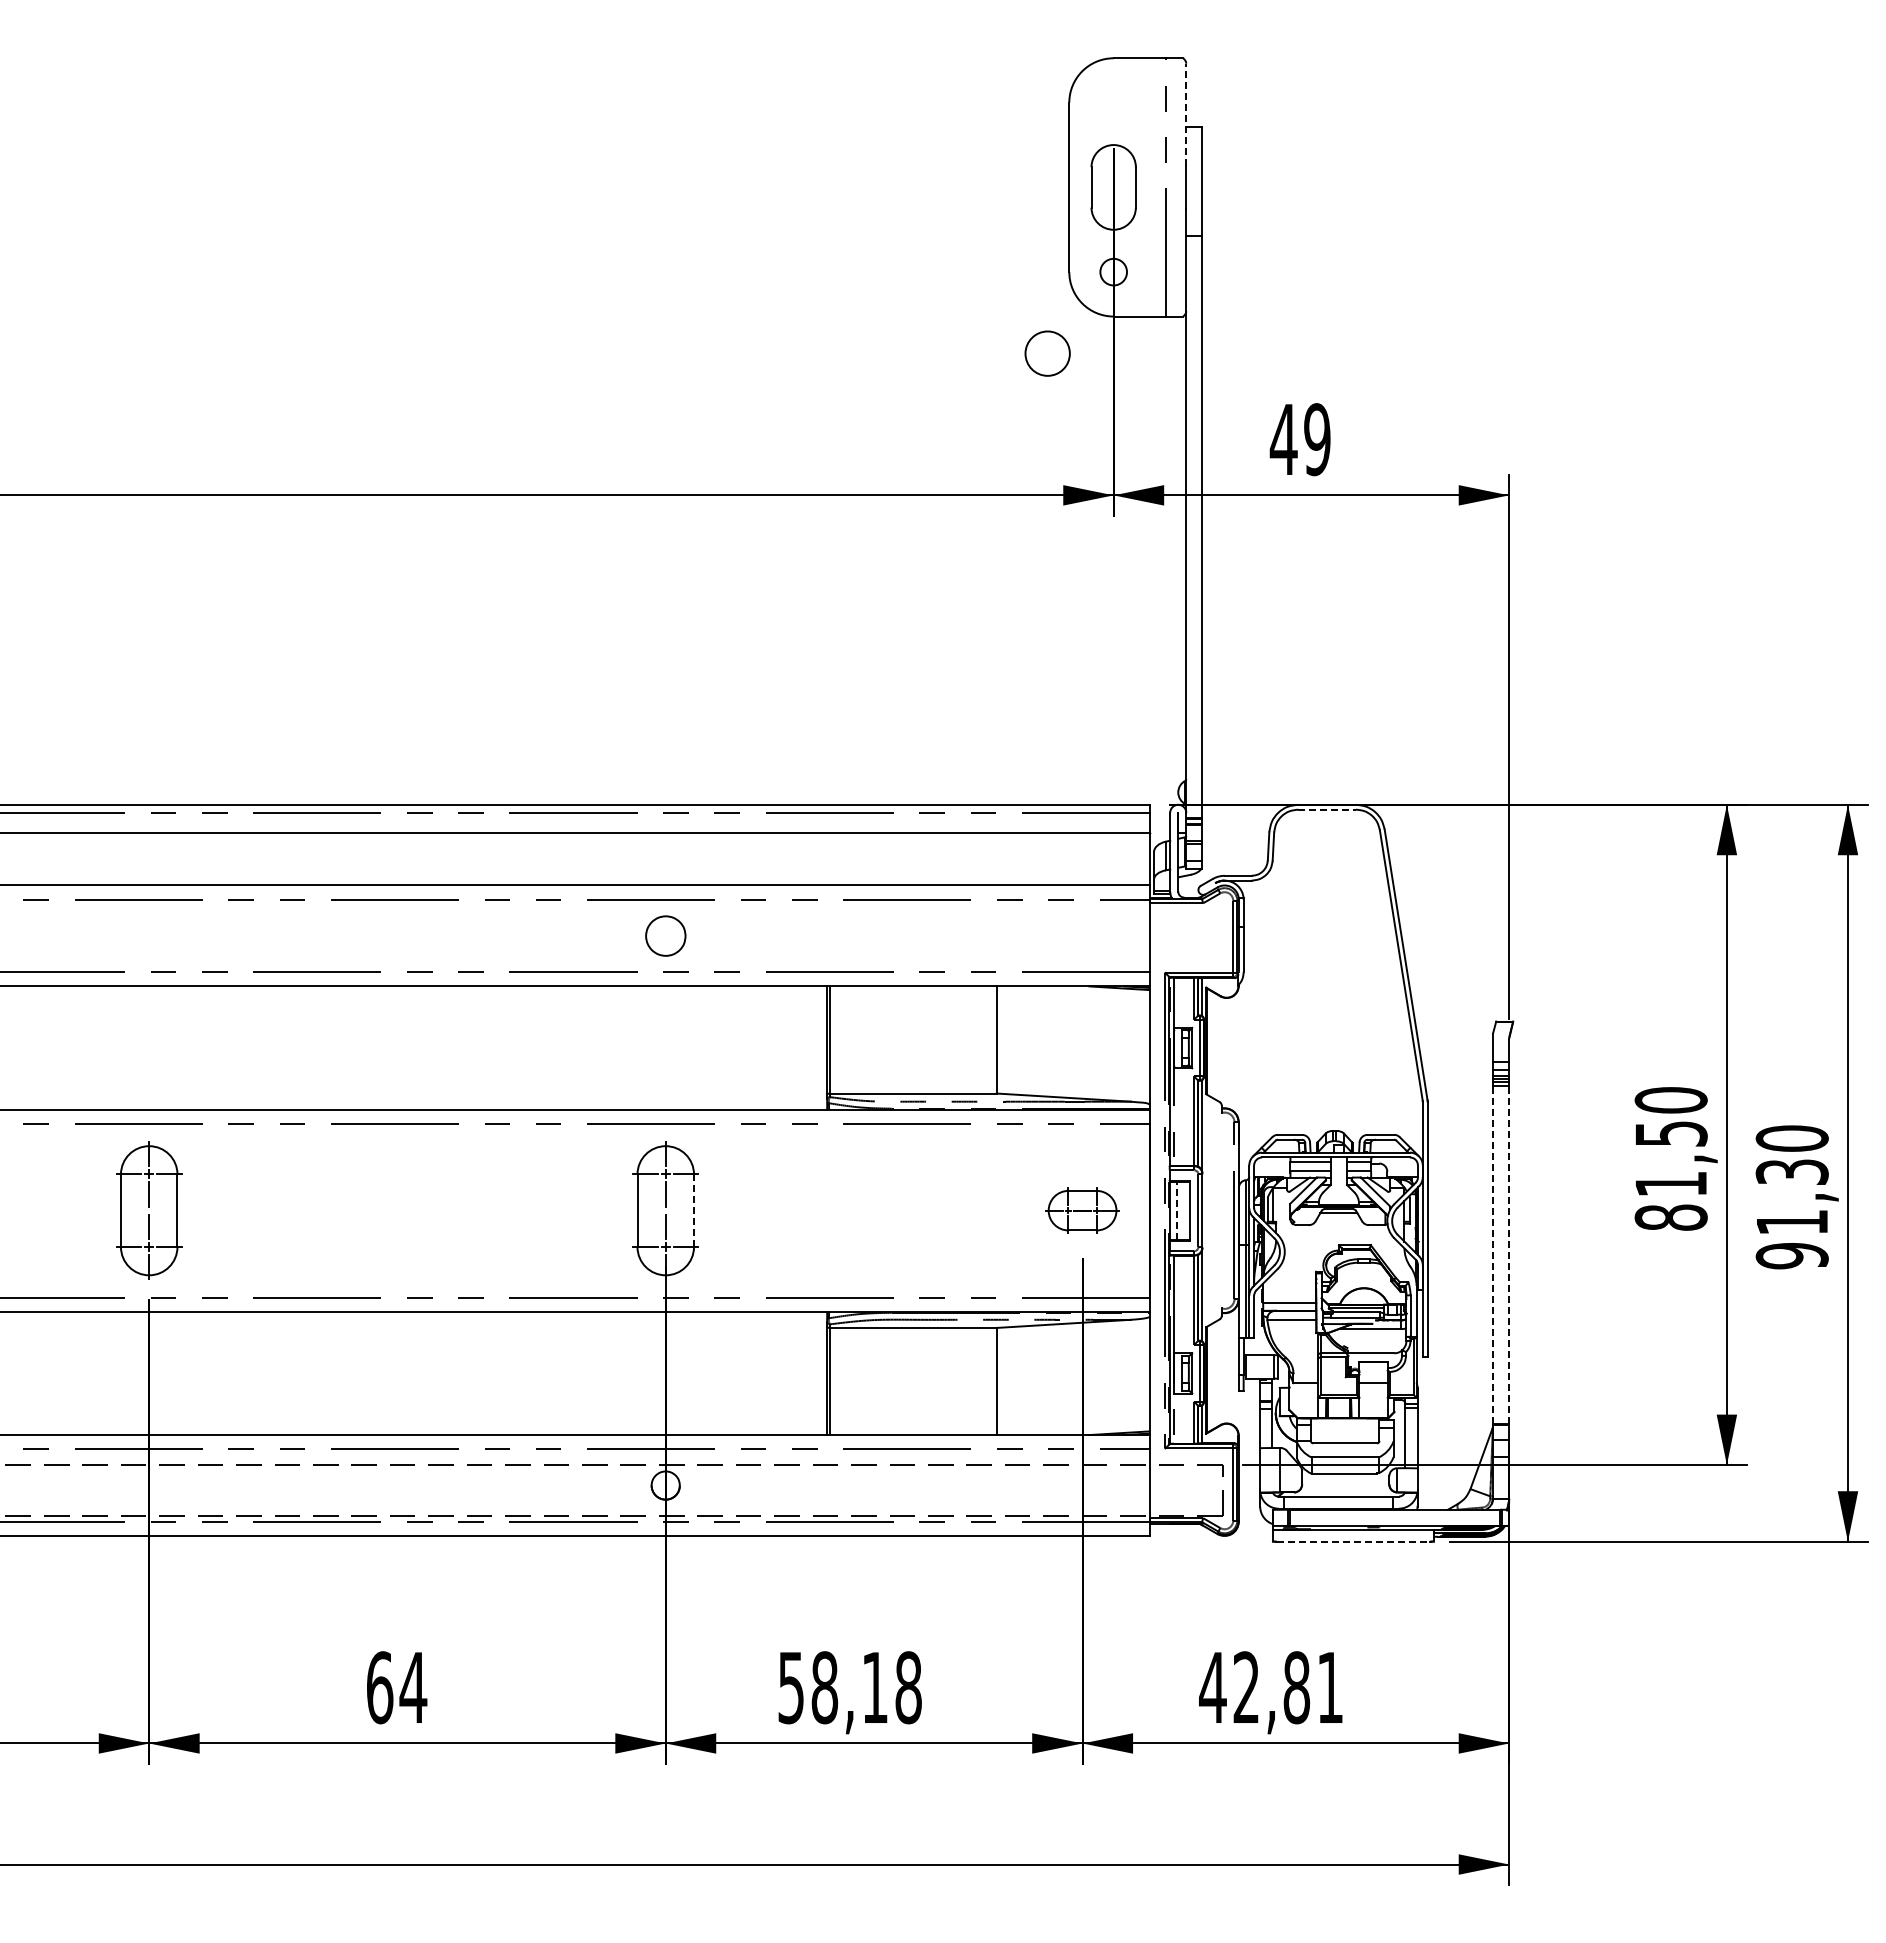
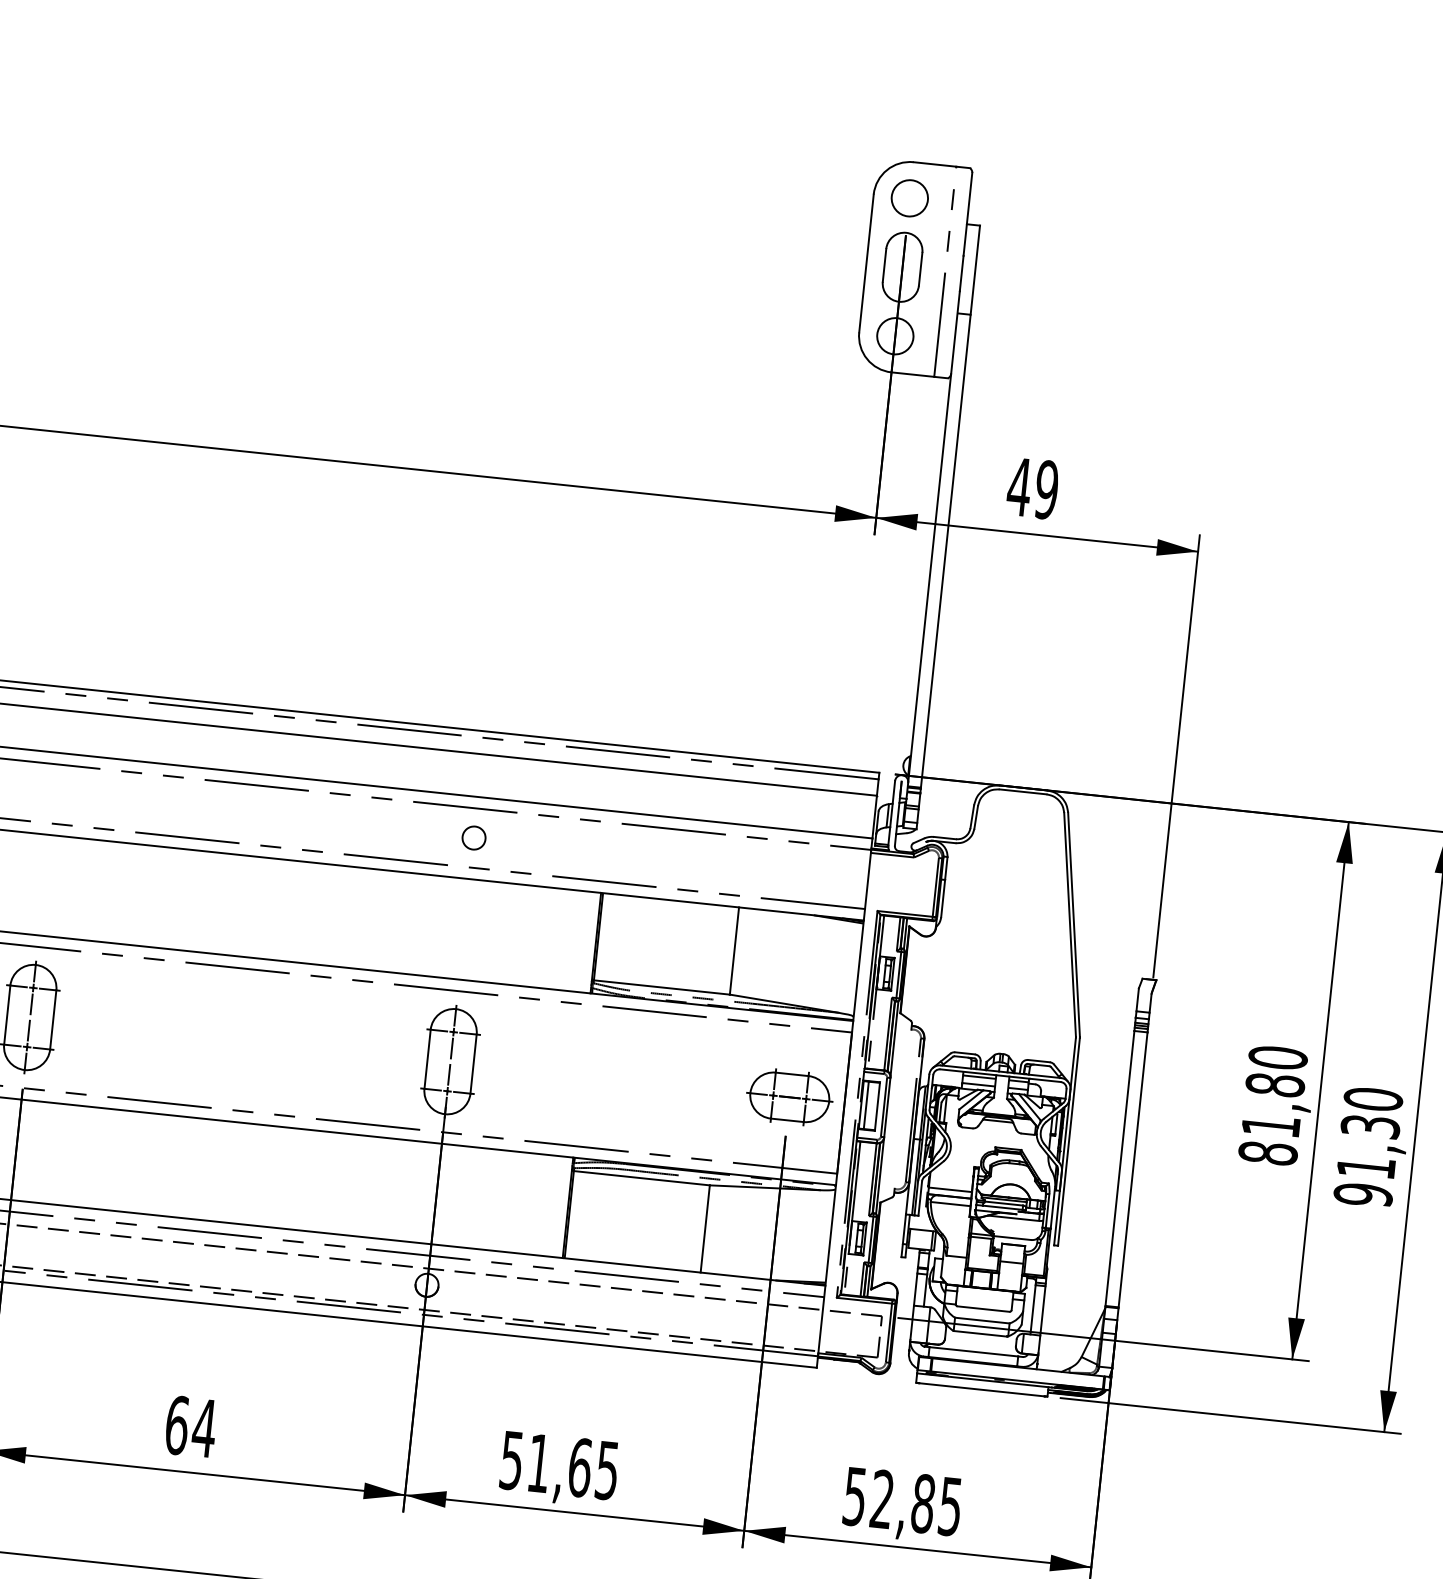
line: (1186, 114) -> (968, 214), dashed -> solid
circle: (1113, 271) -> (895, 335), size x1.67
circle: (1047, 353) -> (909, 198), moved
line: (1327, 809) -> (1023, 791), dashed -> solid
part: (665, 935) -> (473, 837), size x0.71
text: (1670, 1133) -> (1274, 1084), 81,50 -> 81,80
line: (694, 1210) -> (473, 1063), dashed -> solid
part: (1082, 1210) -> (789, 1097), size x1.43
line: (1176, 1210) -> (866, 1105), dashed -> solid
line: (1493, 1255) -> (1120, 1168), dashed -> solid
line: (1509, 1255) -> (1133, 1170), dashed -> solid
line: (1353, 1541) -> (981, 1389), dashed -> solid
text: (866, 1687) -> (573, 1466), 58,18 -> 51,65
text: (1270, 1688) -> (901, 1502), 42,81 -> 52,85

